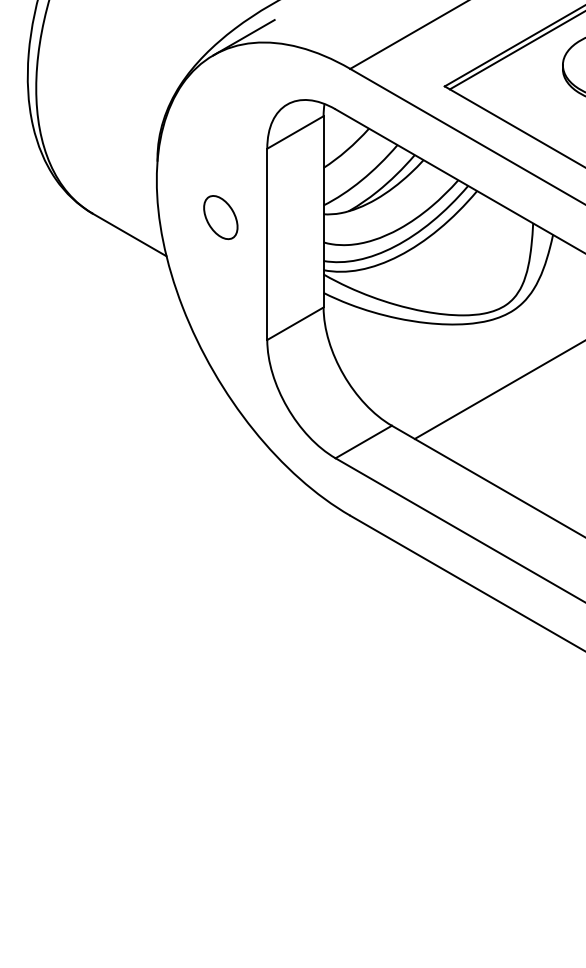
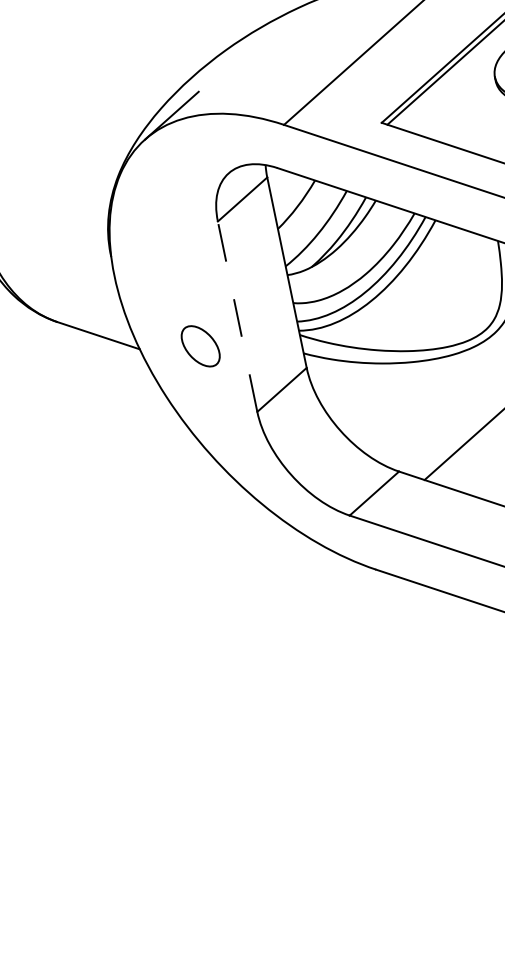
part: (220, 217) -> (200, 346), moved
line: (267, 244) -> (237, 316), solid -> dashed

